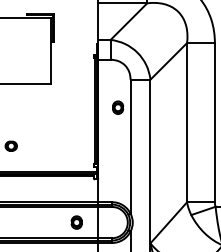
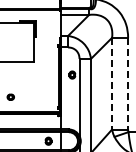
line: (187, 122) -> (112, 83), solid -> dashed
line: (215, 122) -> (128, 83), solid -> dashed

